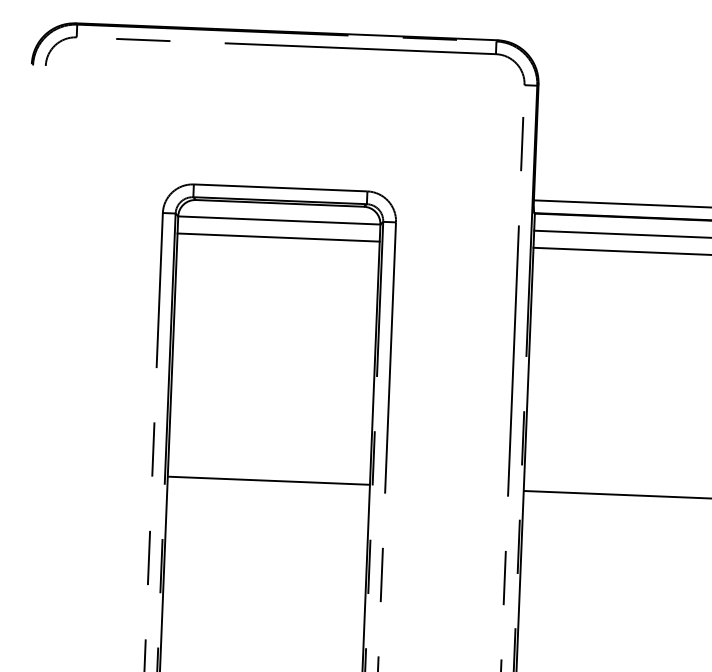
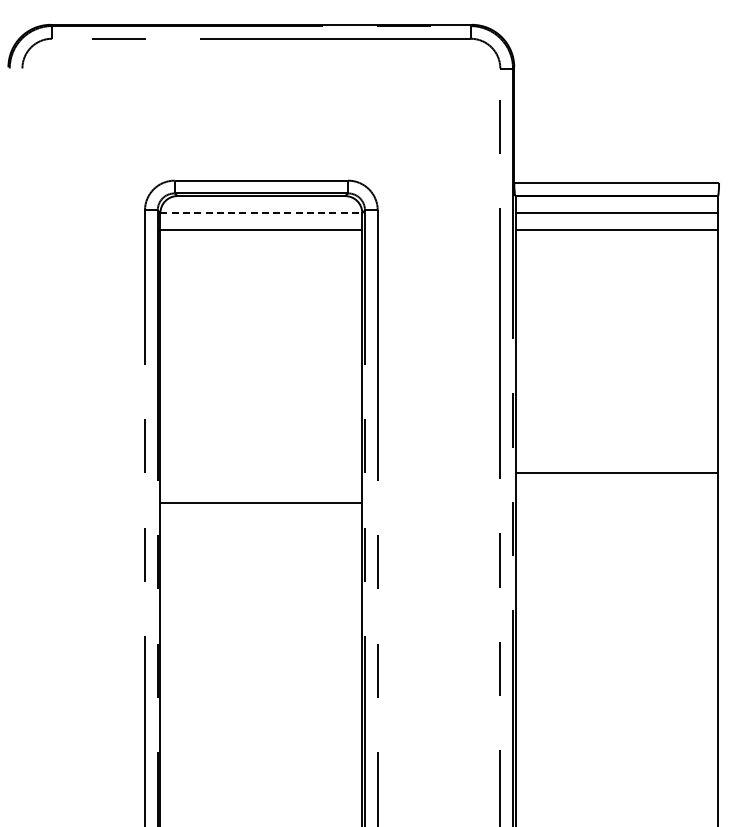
line: (279, 220) -> (261, 213), solid -> dashed
line: (269, 480) -> (261, 502), moved

